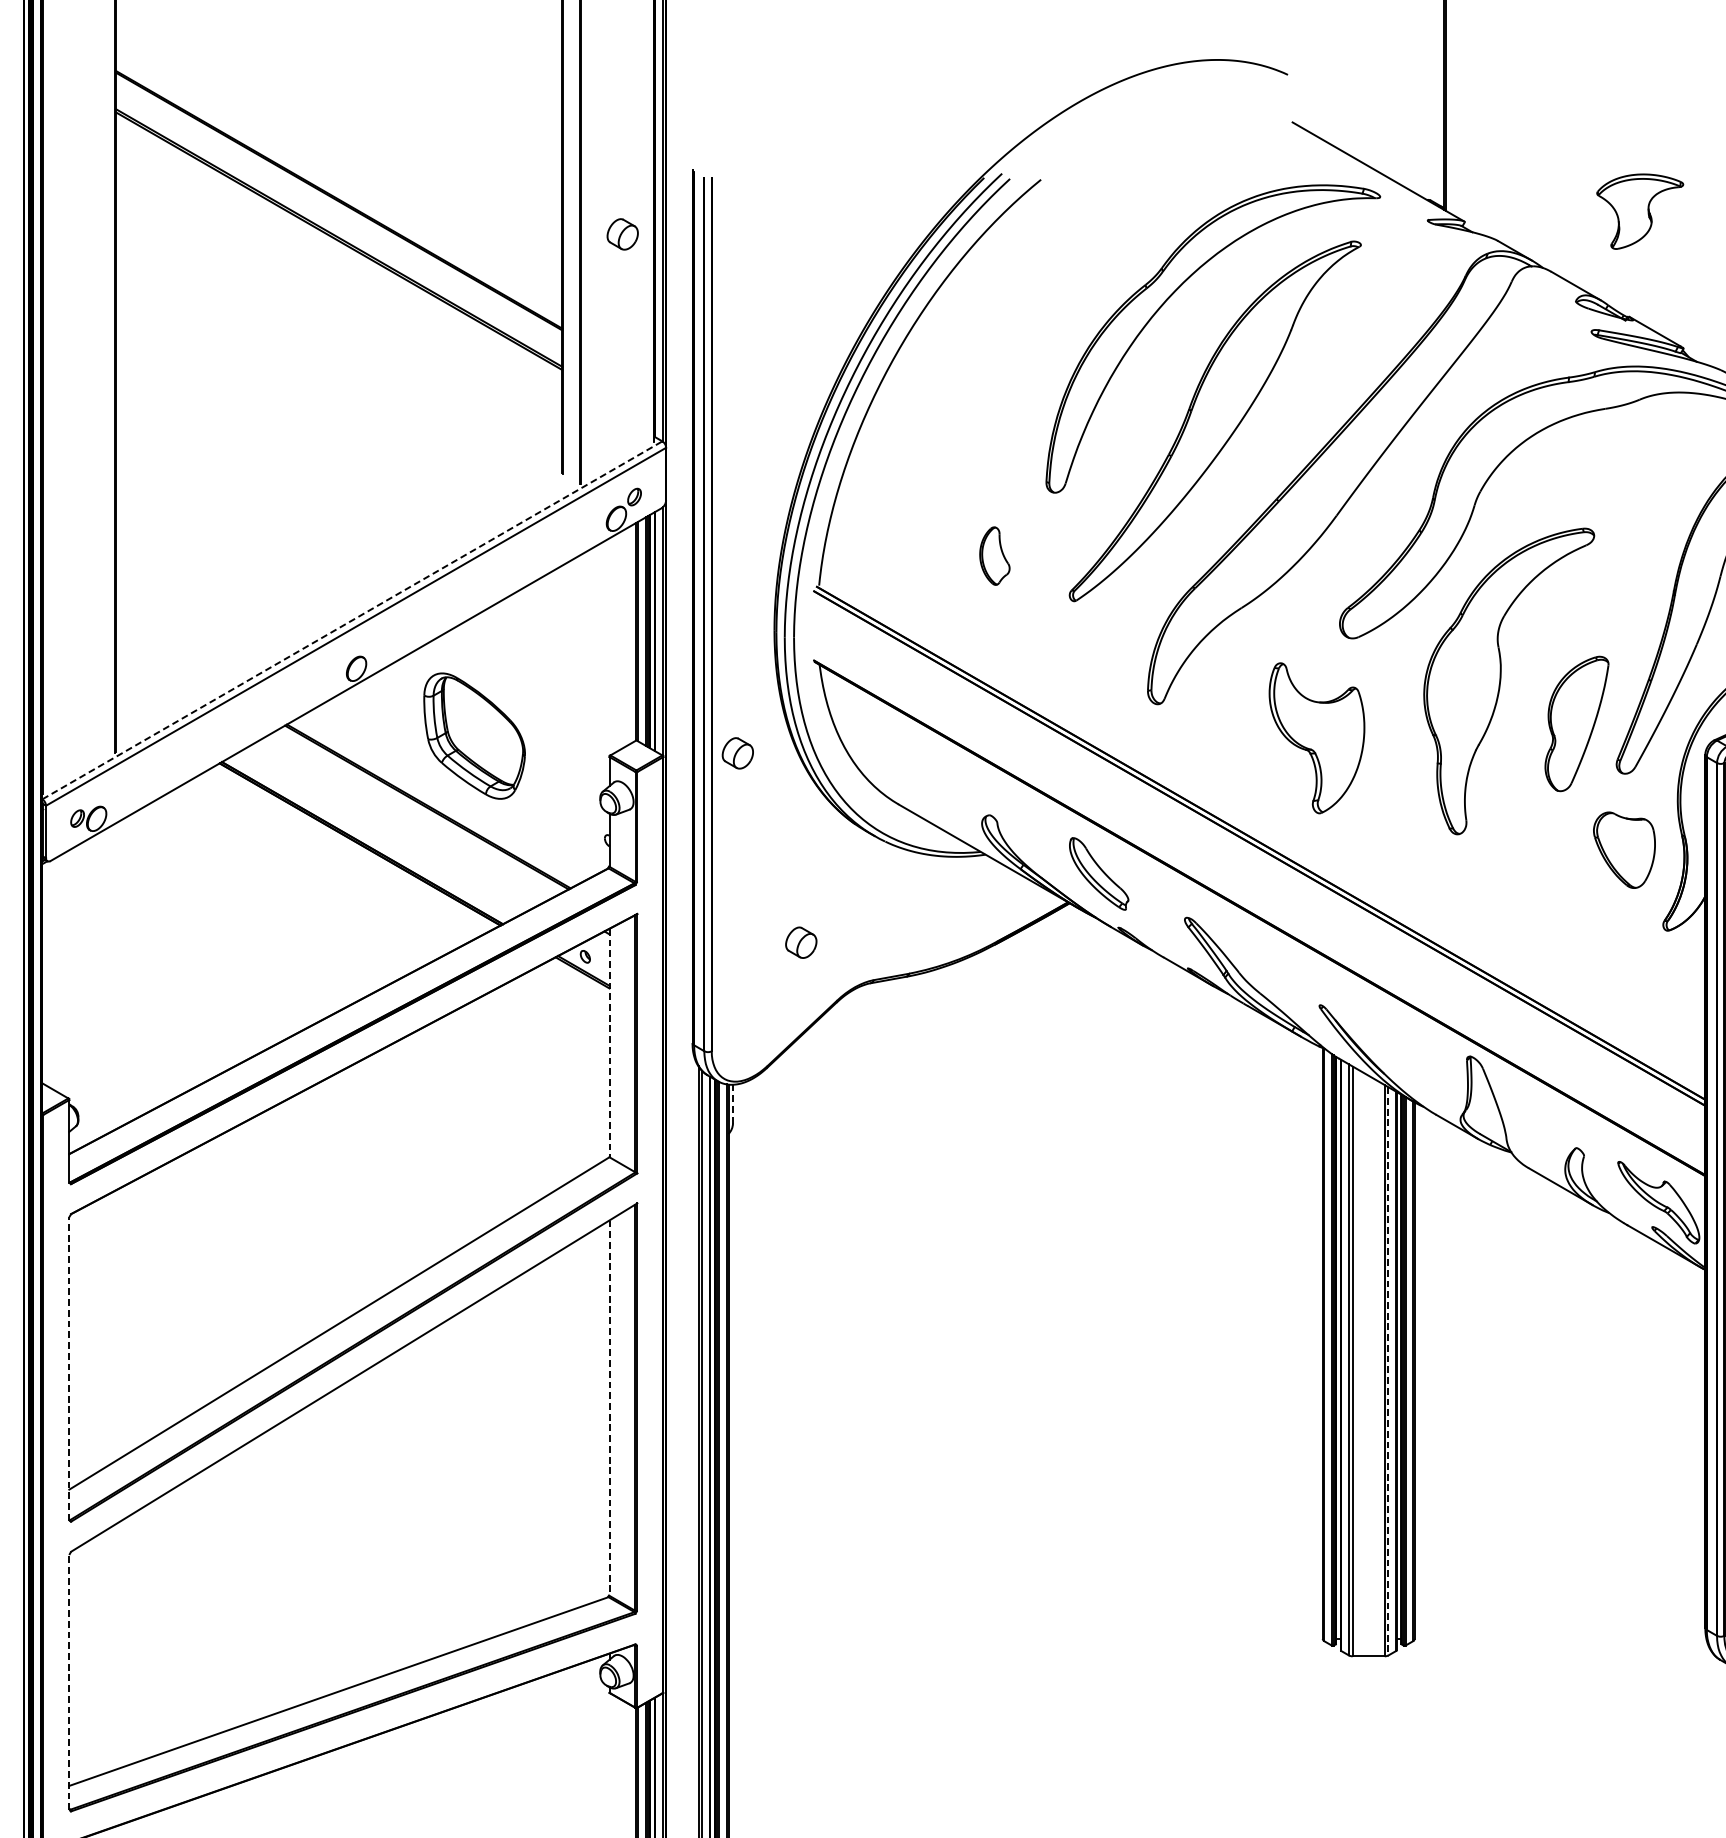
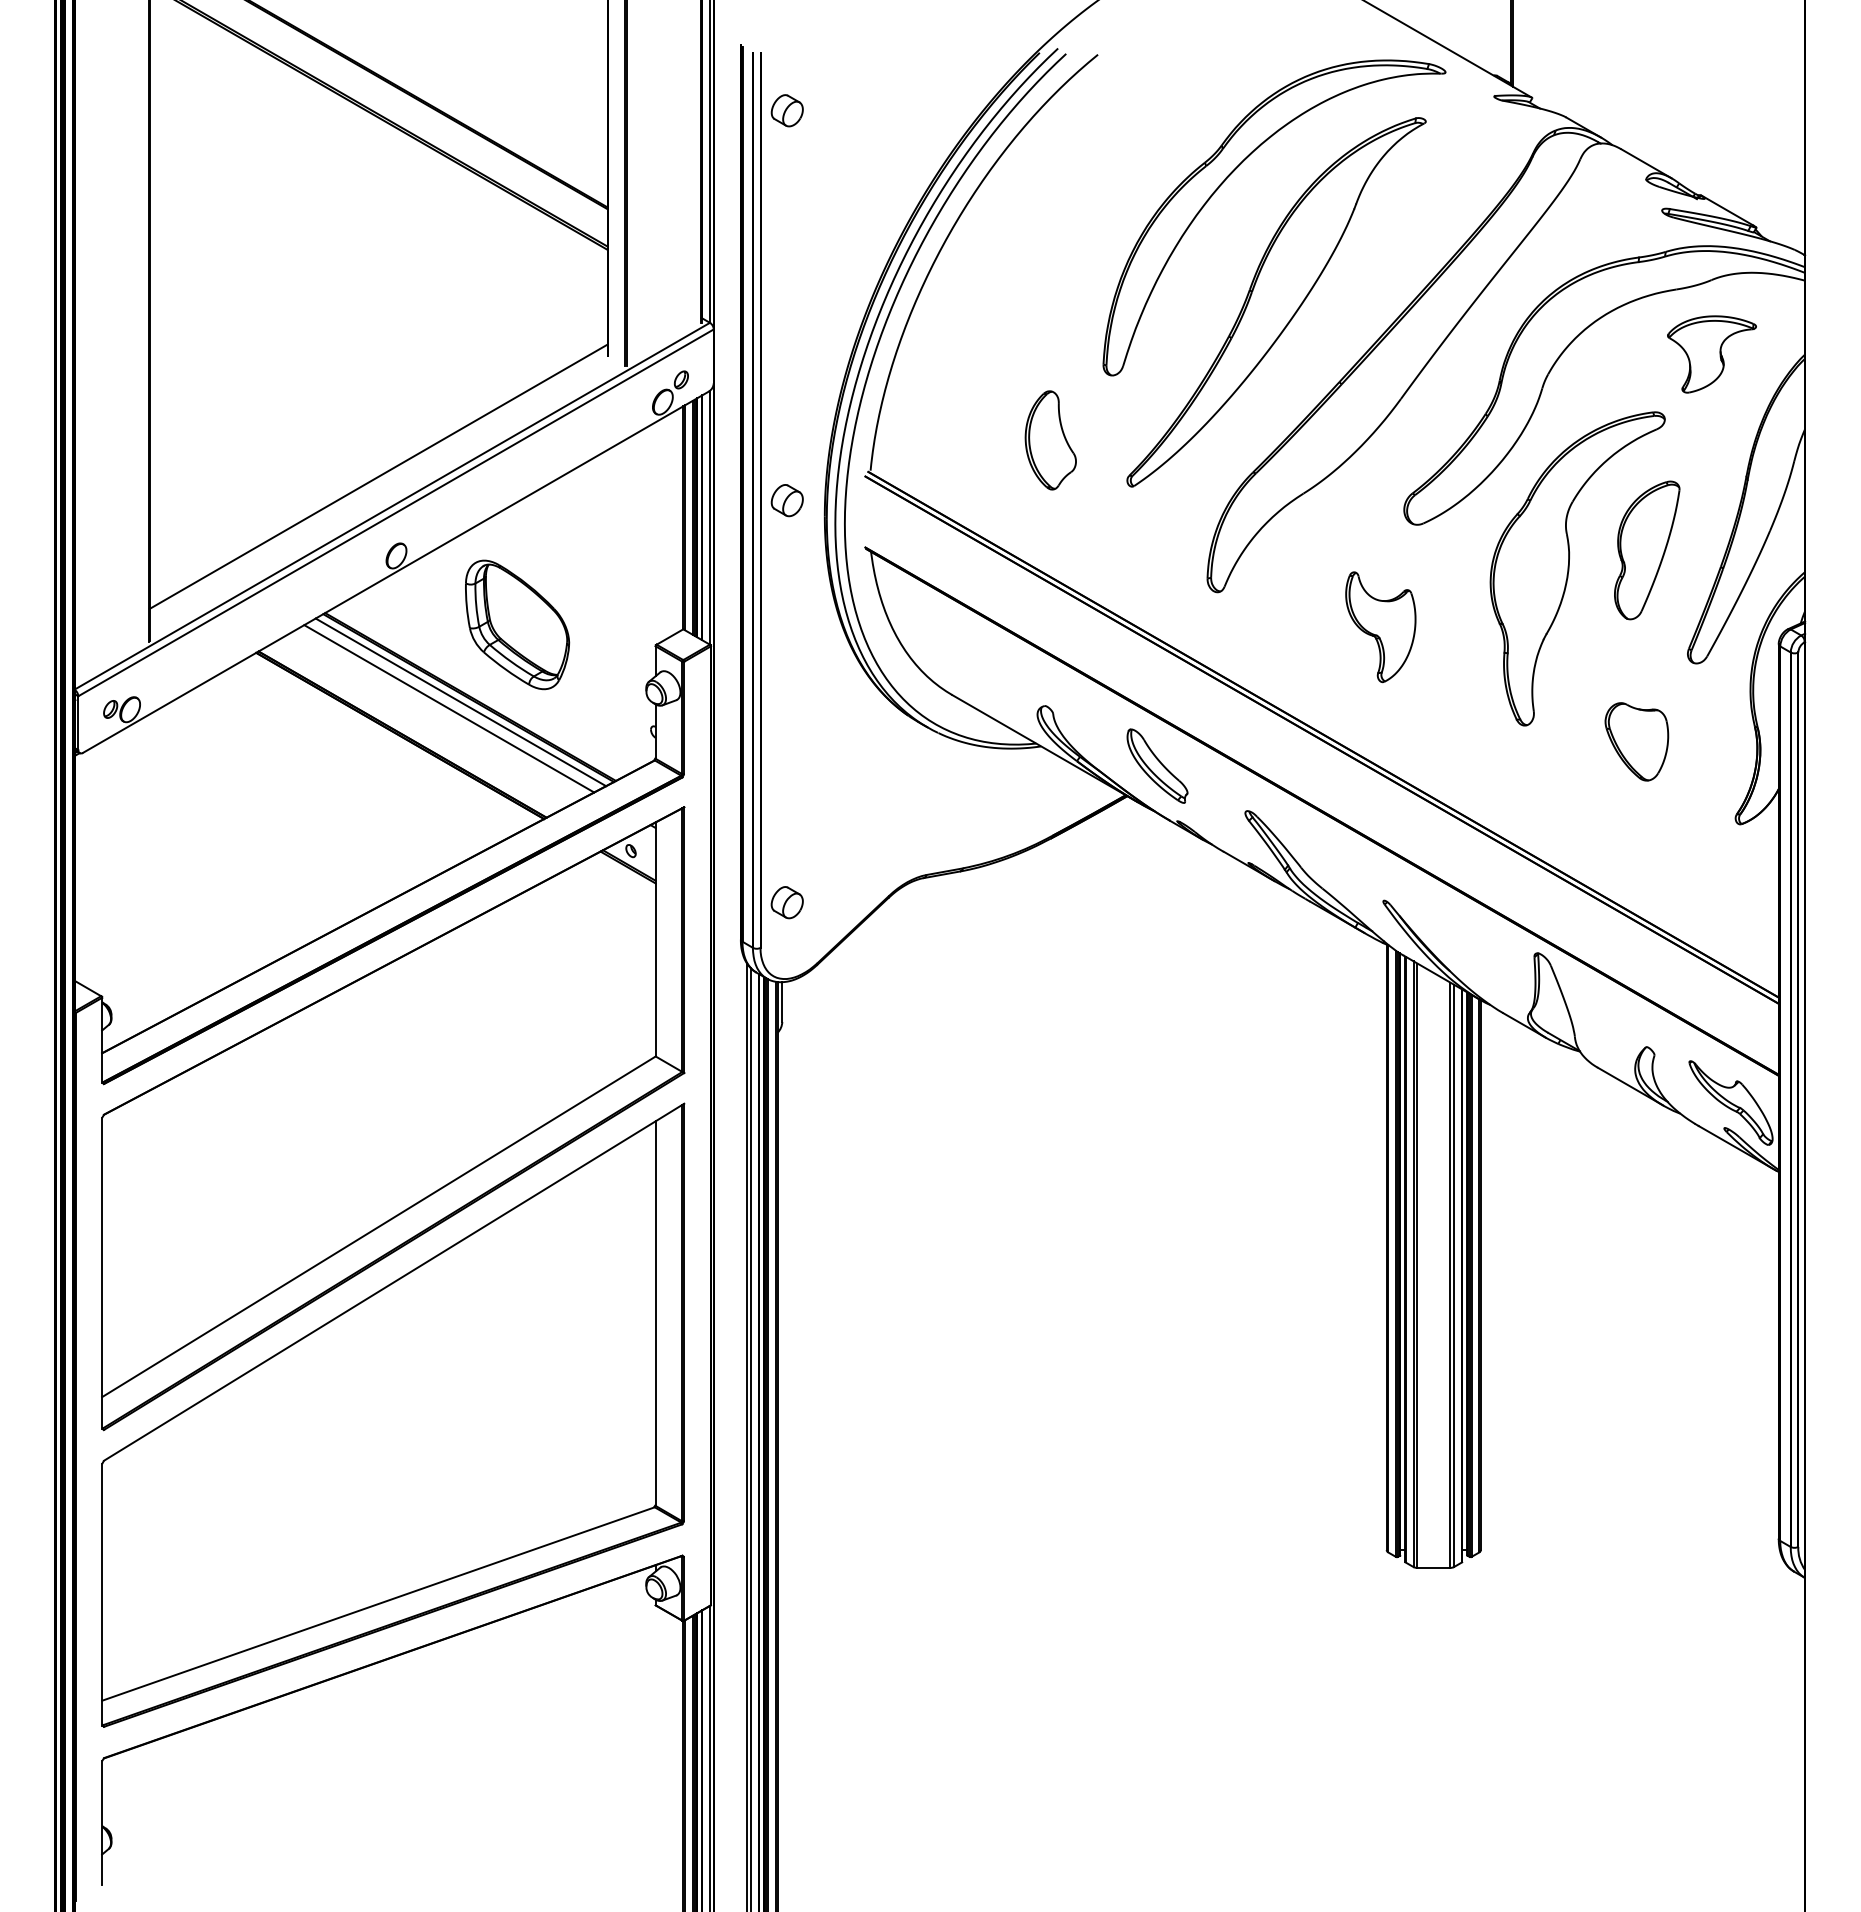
part: (1639, 211) -> (1711, 354), moved
part: (621, 234) -> (786, 110), moved
part: (994, 556) -> (1050, 440), size x1.67
line: (338, 591) -> (378, 476), added
line: (352, 620) -> (392, 506), dashed -> solid
part: (1577, 724) -> (1647, 550), moved
part: (1316, 738) -> (1380, 627), size x0.71
part: (737, 753) -> (786, 500), moved
line: (418, 811) -> (460, 702), added
line: (408, 817) -> (449, 708), added
part: (1624, 849) -> (1636, 741), moved
part: (800, 942) -> (786, 902), moved
line: (609, 1043) -> (655, 939), dashed -> solid
line: (733, 1104) -> (782, 1002), dashed -> solid
line: (69, 1368) -> (102, 1272), dashed -> solid
line: (1388, 1371) -> (1454, 1276), dashed -> solid
line: (609, 1409) -> (655, 1314), dashed -> solid
line: (69, 1682) -> (102, 1594), dashed -> solid

